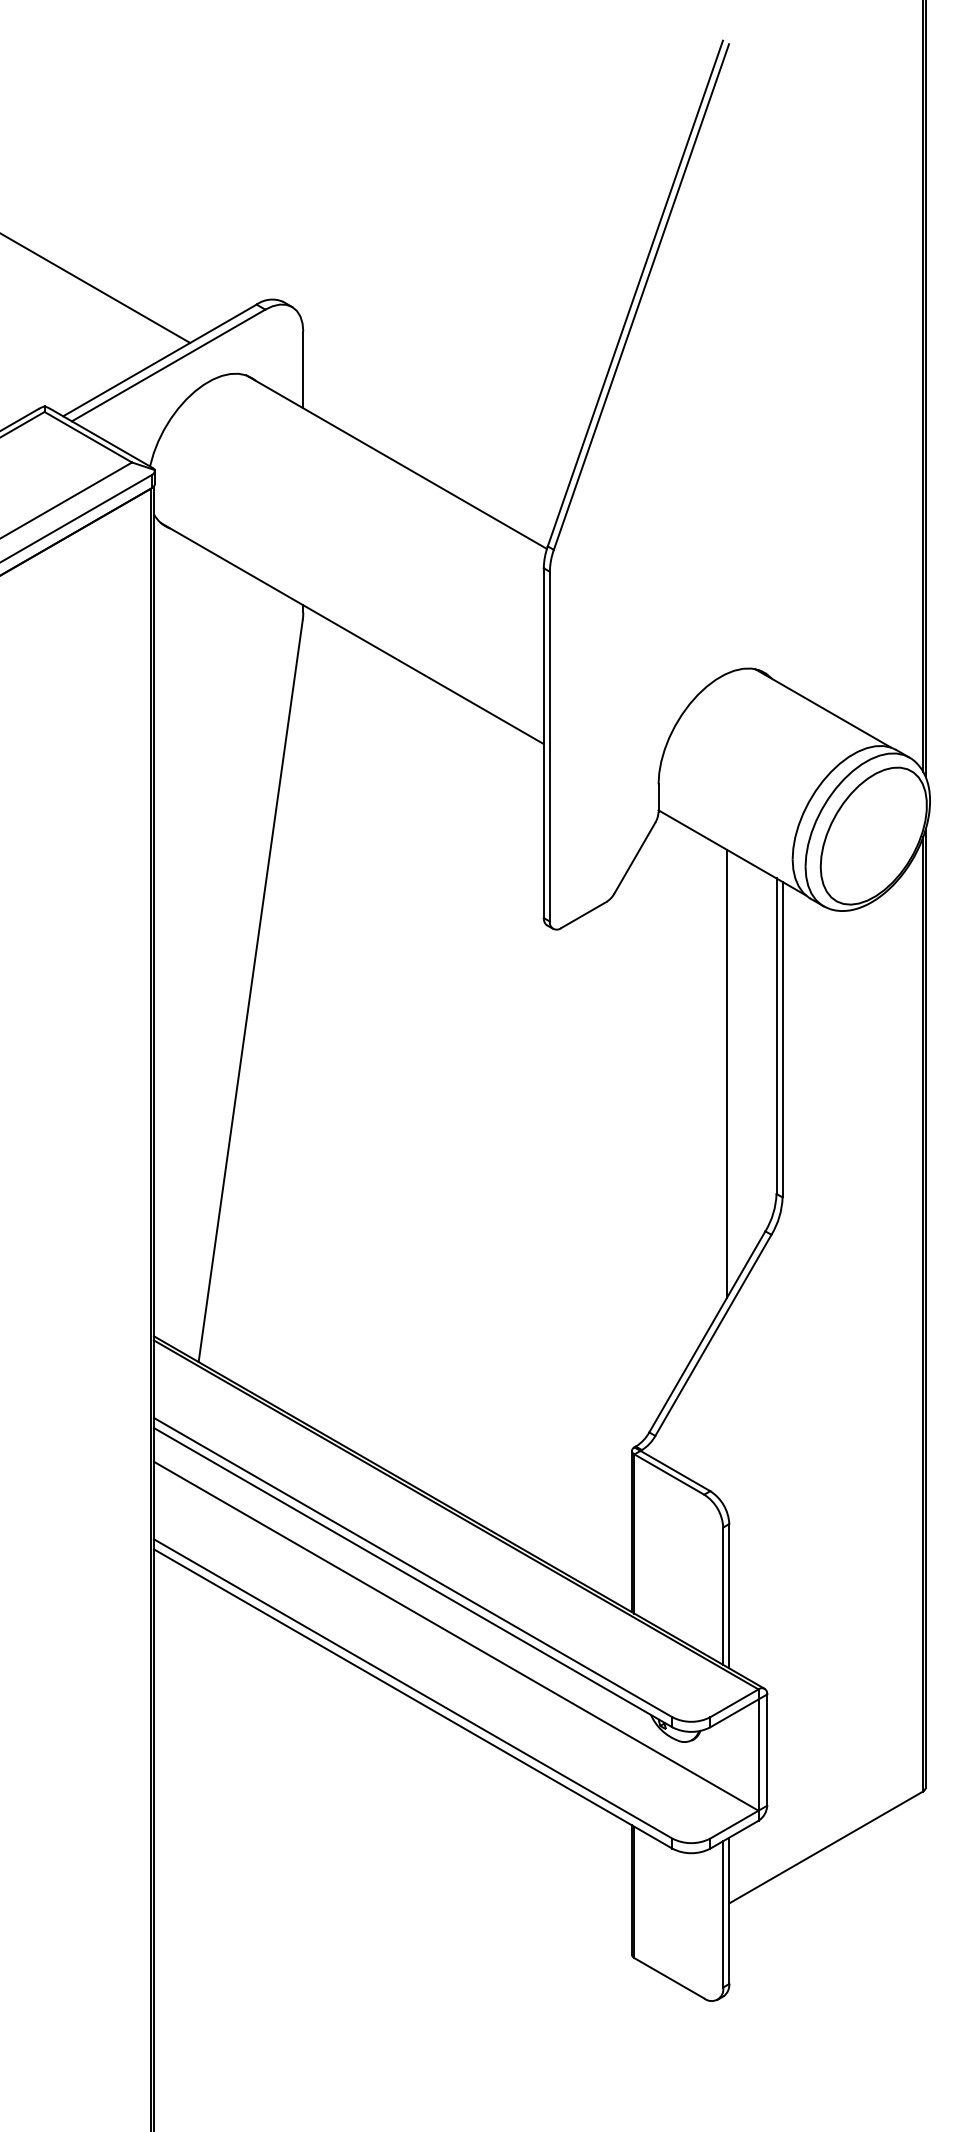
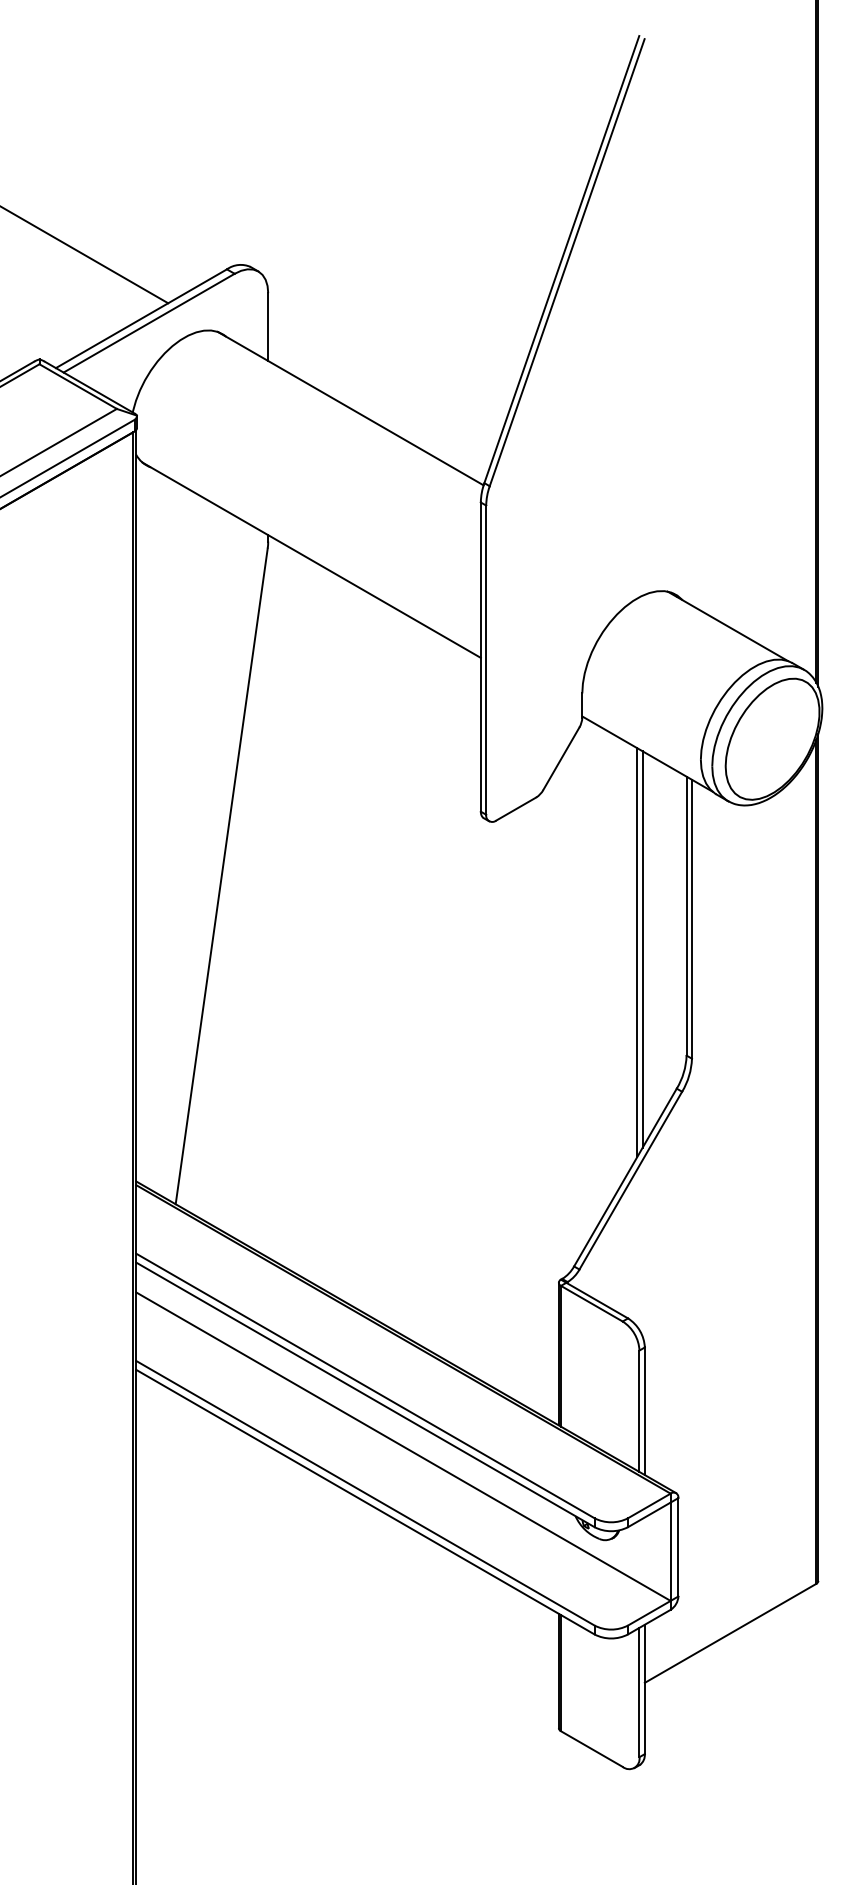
line: (720, 1077) -> (637, 952), added

